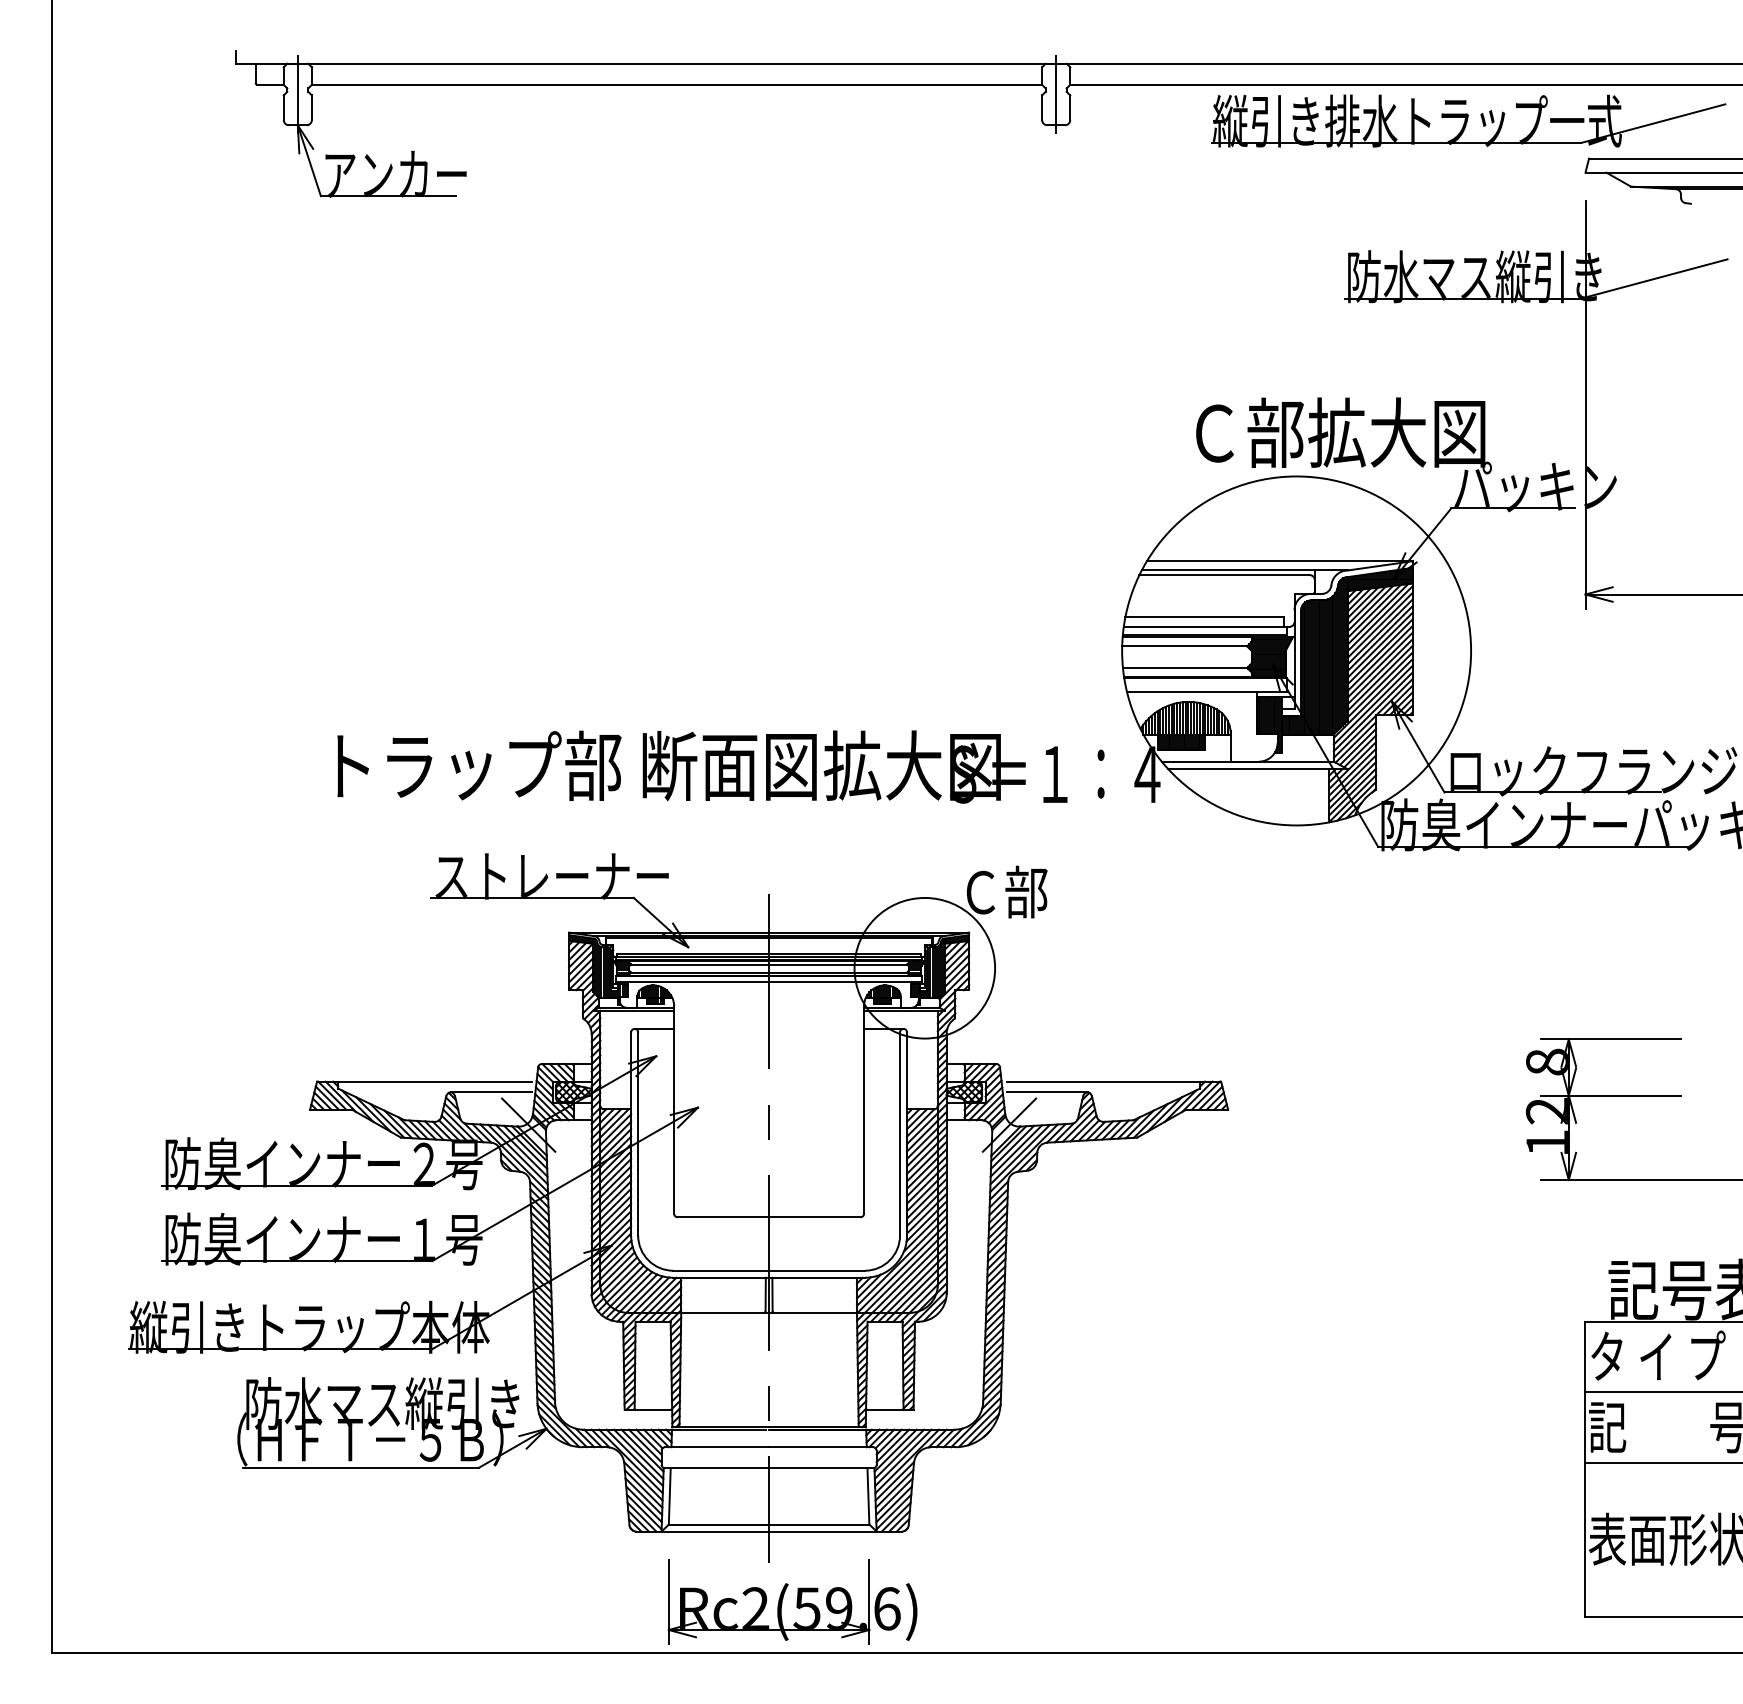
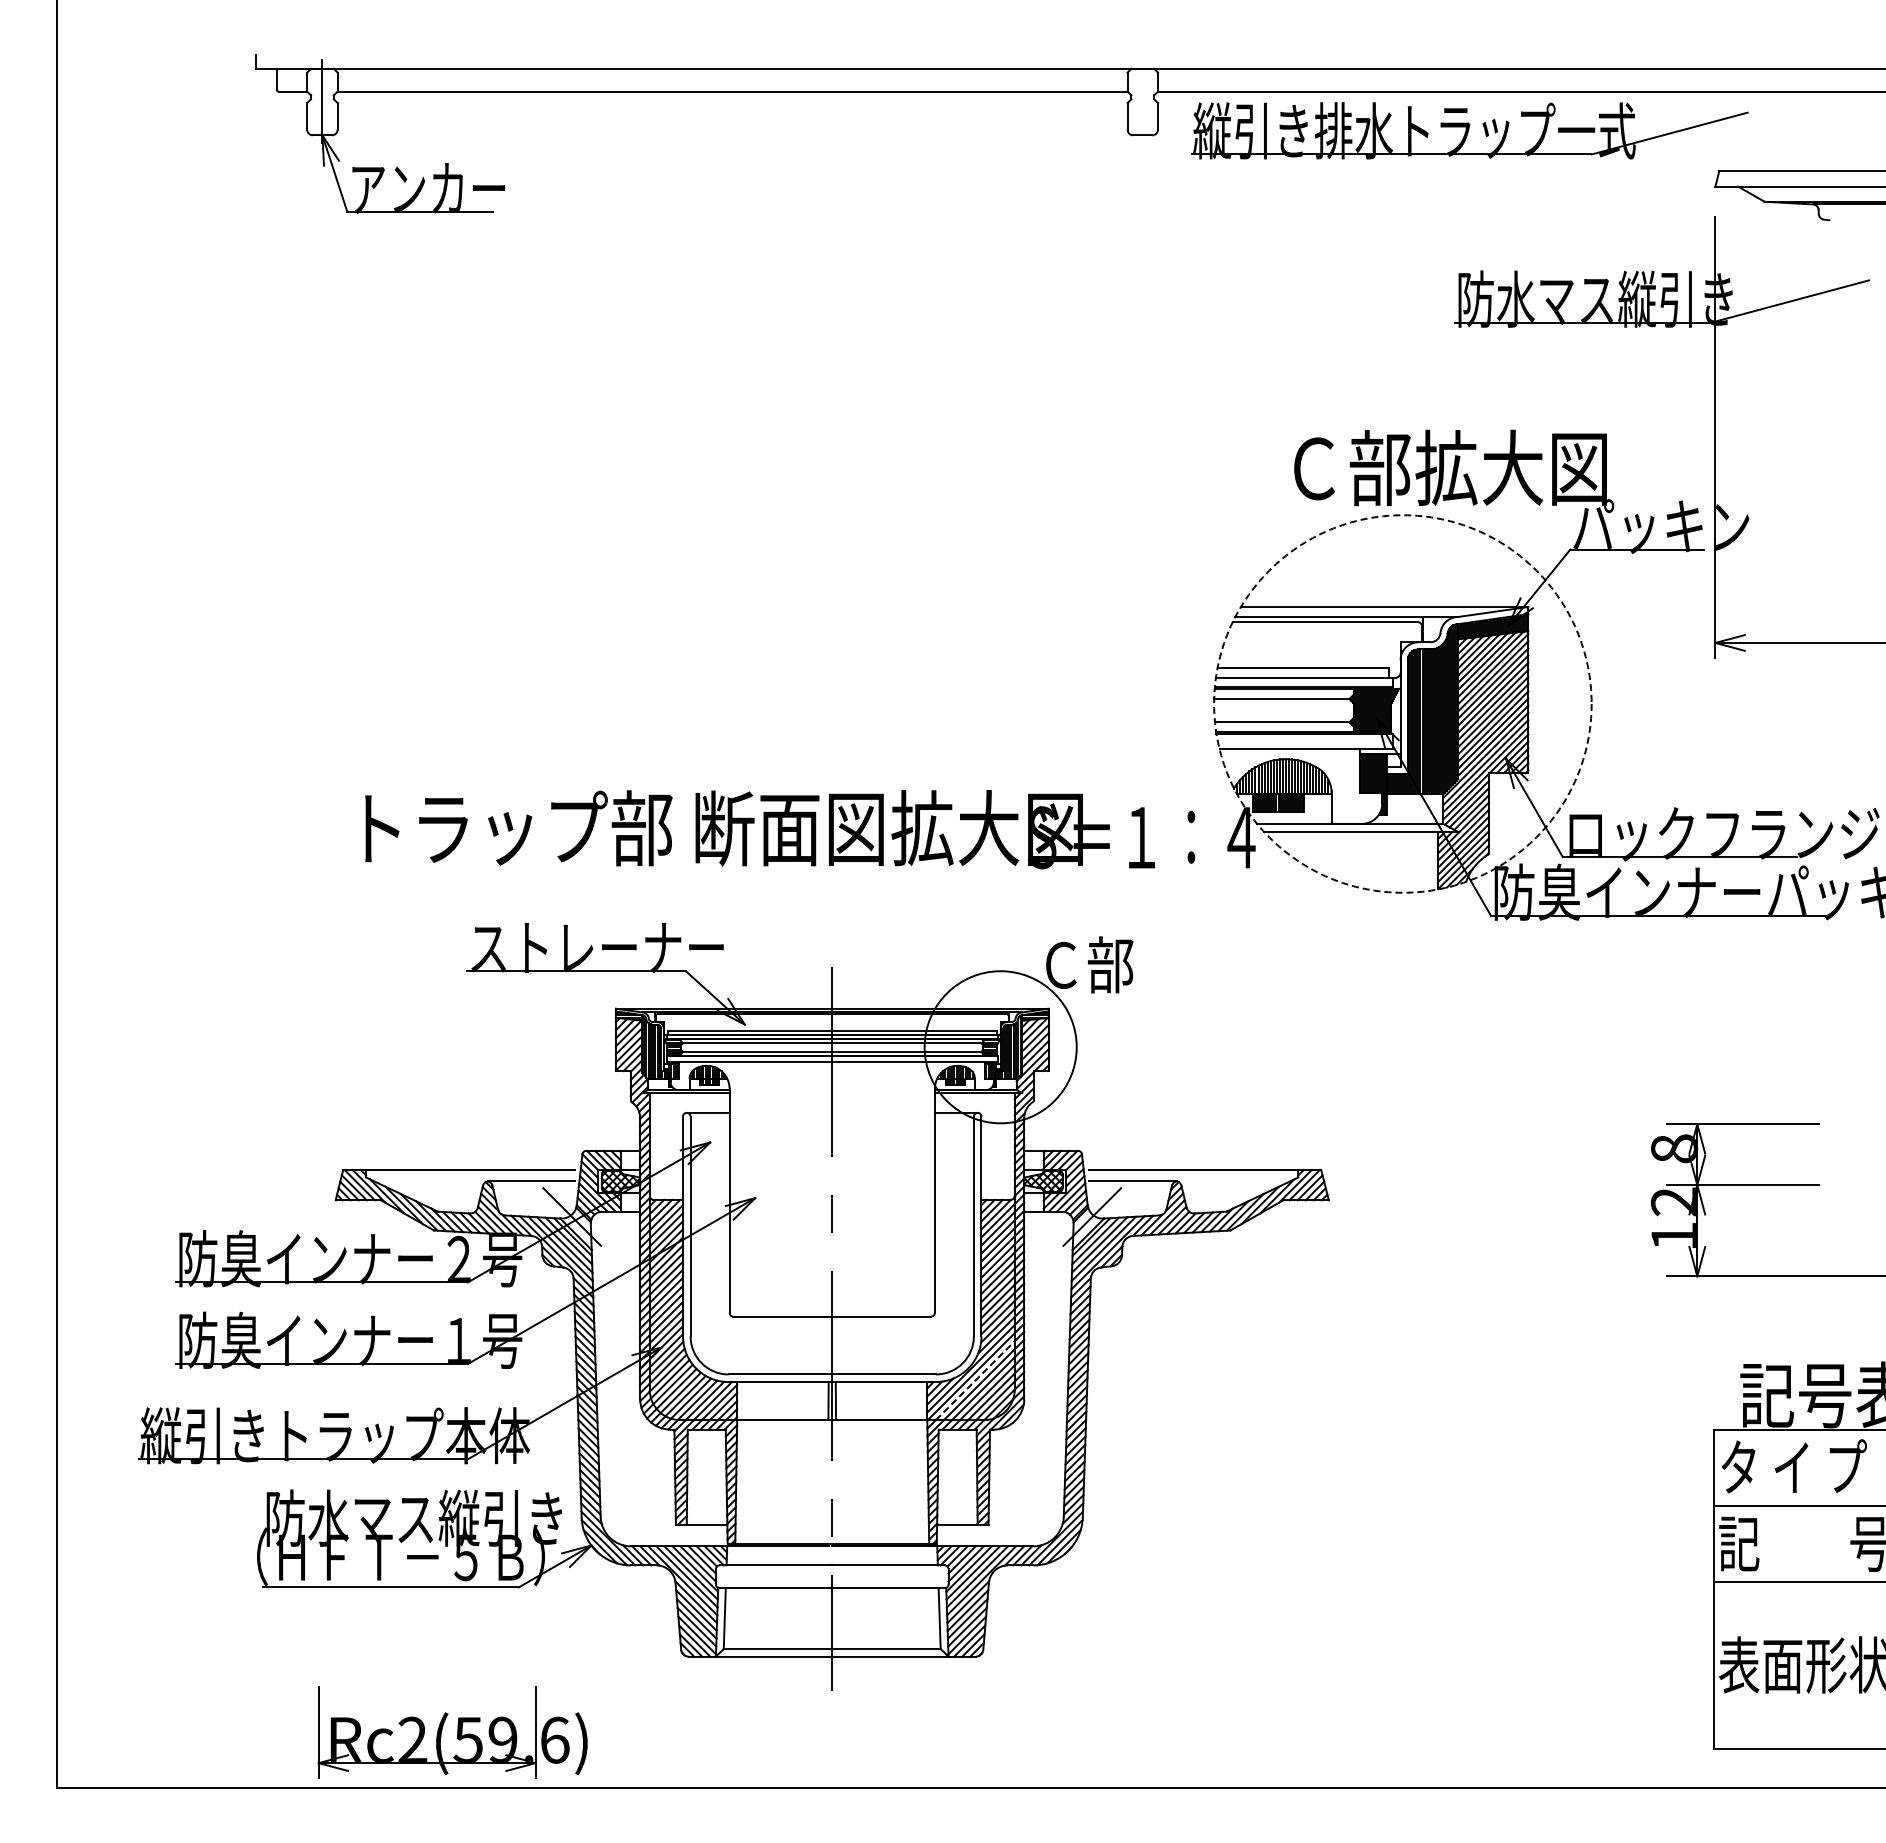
line: (1055, 93) -> (1142, 101), removed
part: (1468, 120) -> (1469, 130), moved
circle: (1296, 650) -> (1402, 703), solid -> dashed
line: (901, 1276) -> (975, 1380), solid -> dashed
part: (792, 1601) -> (452, 1732), moved

